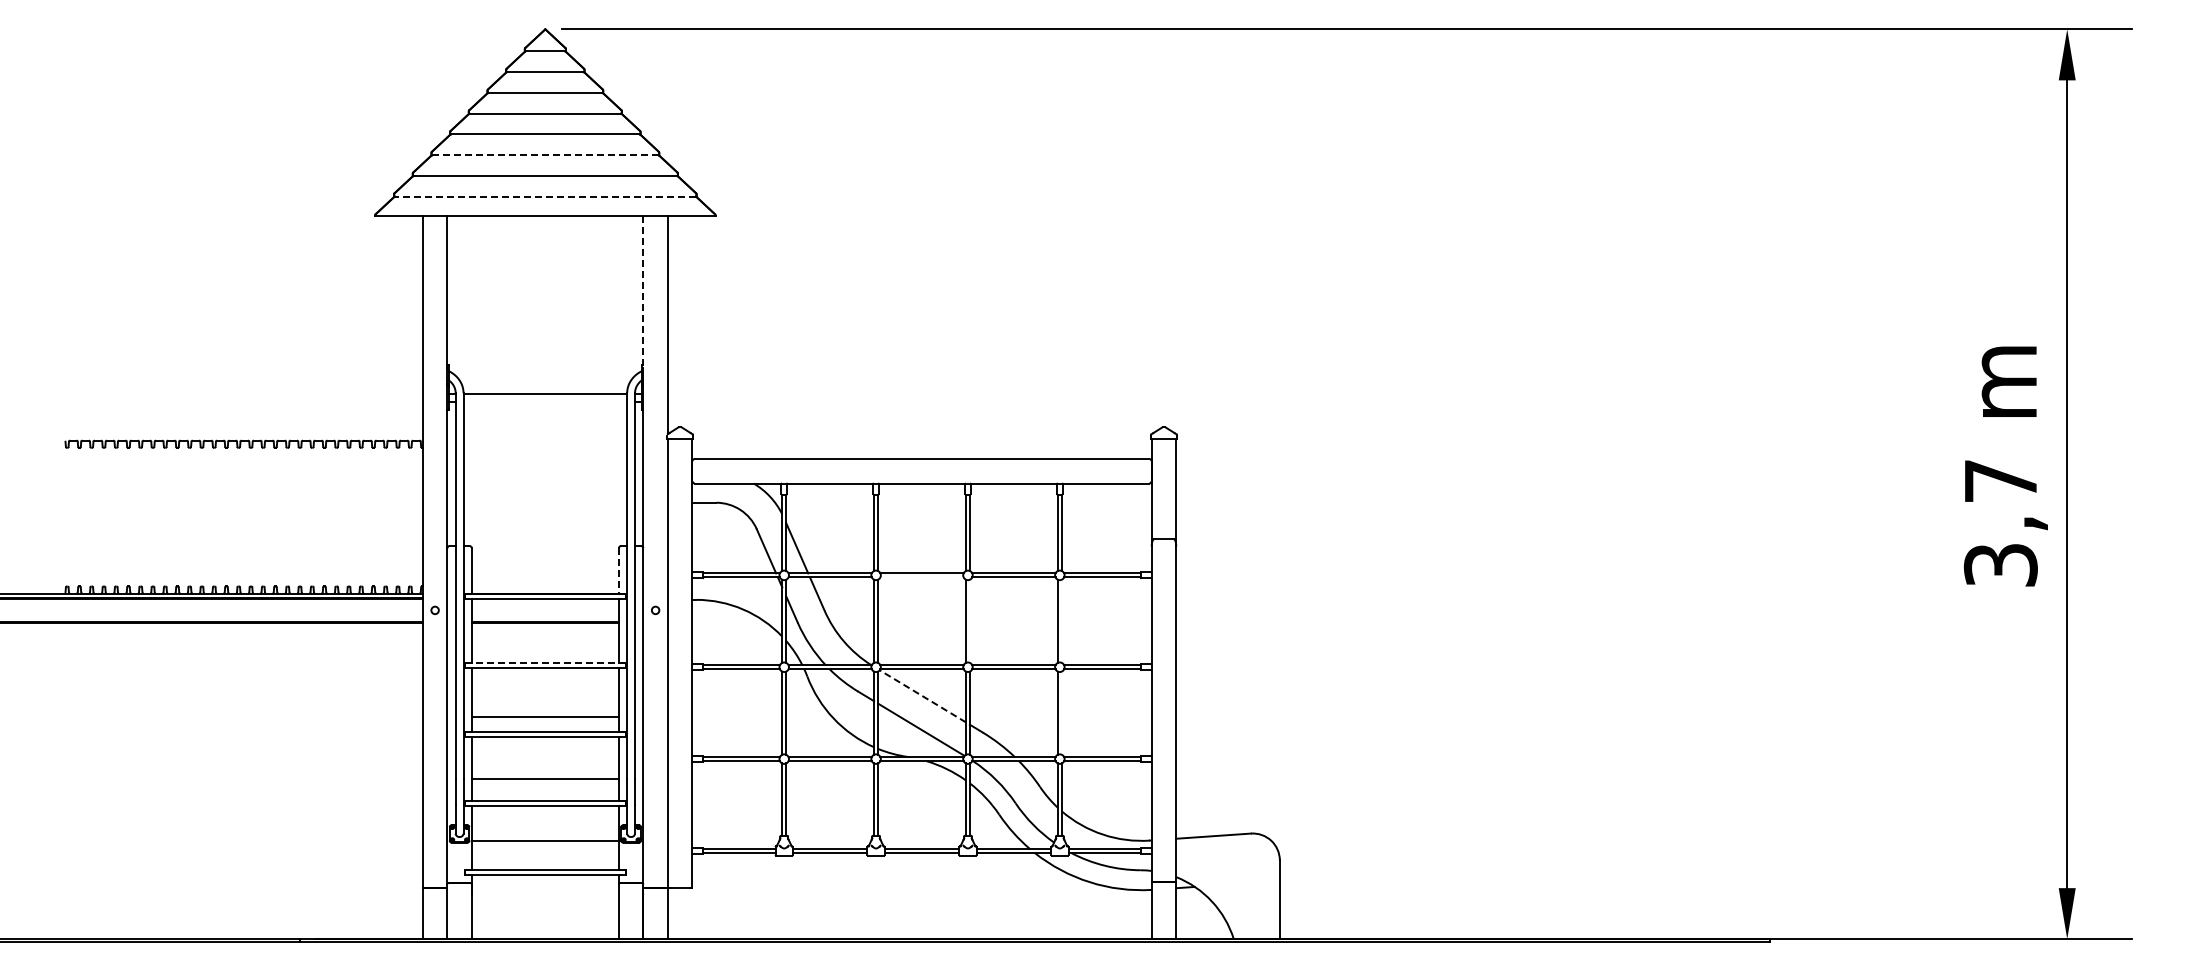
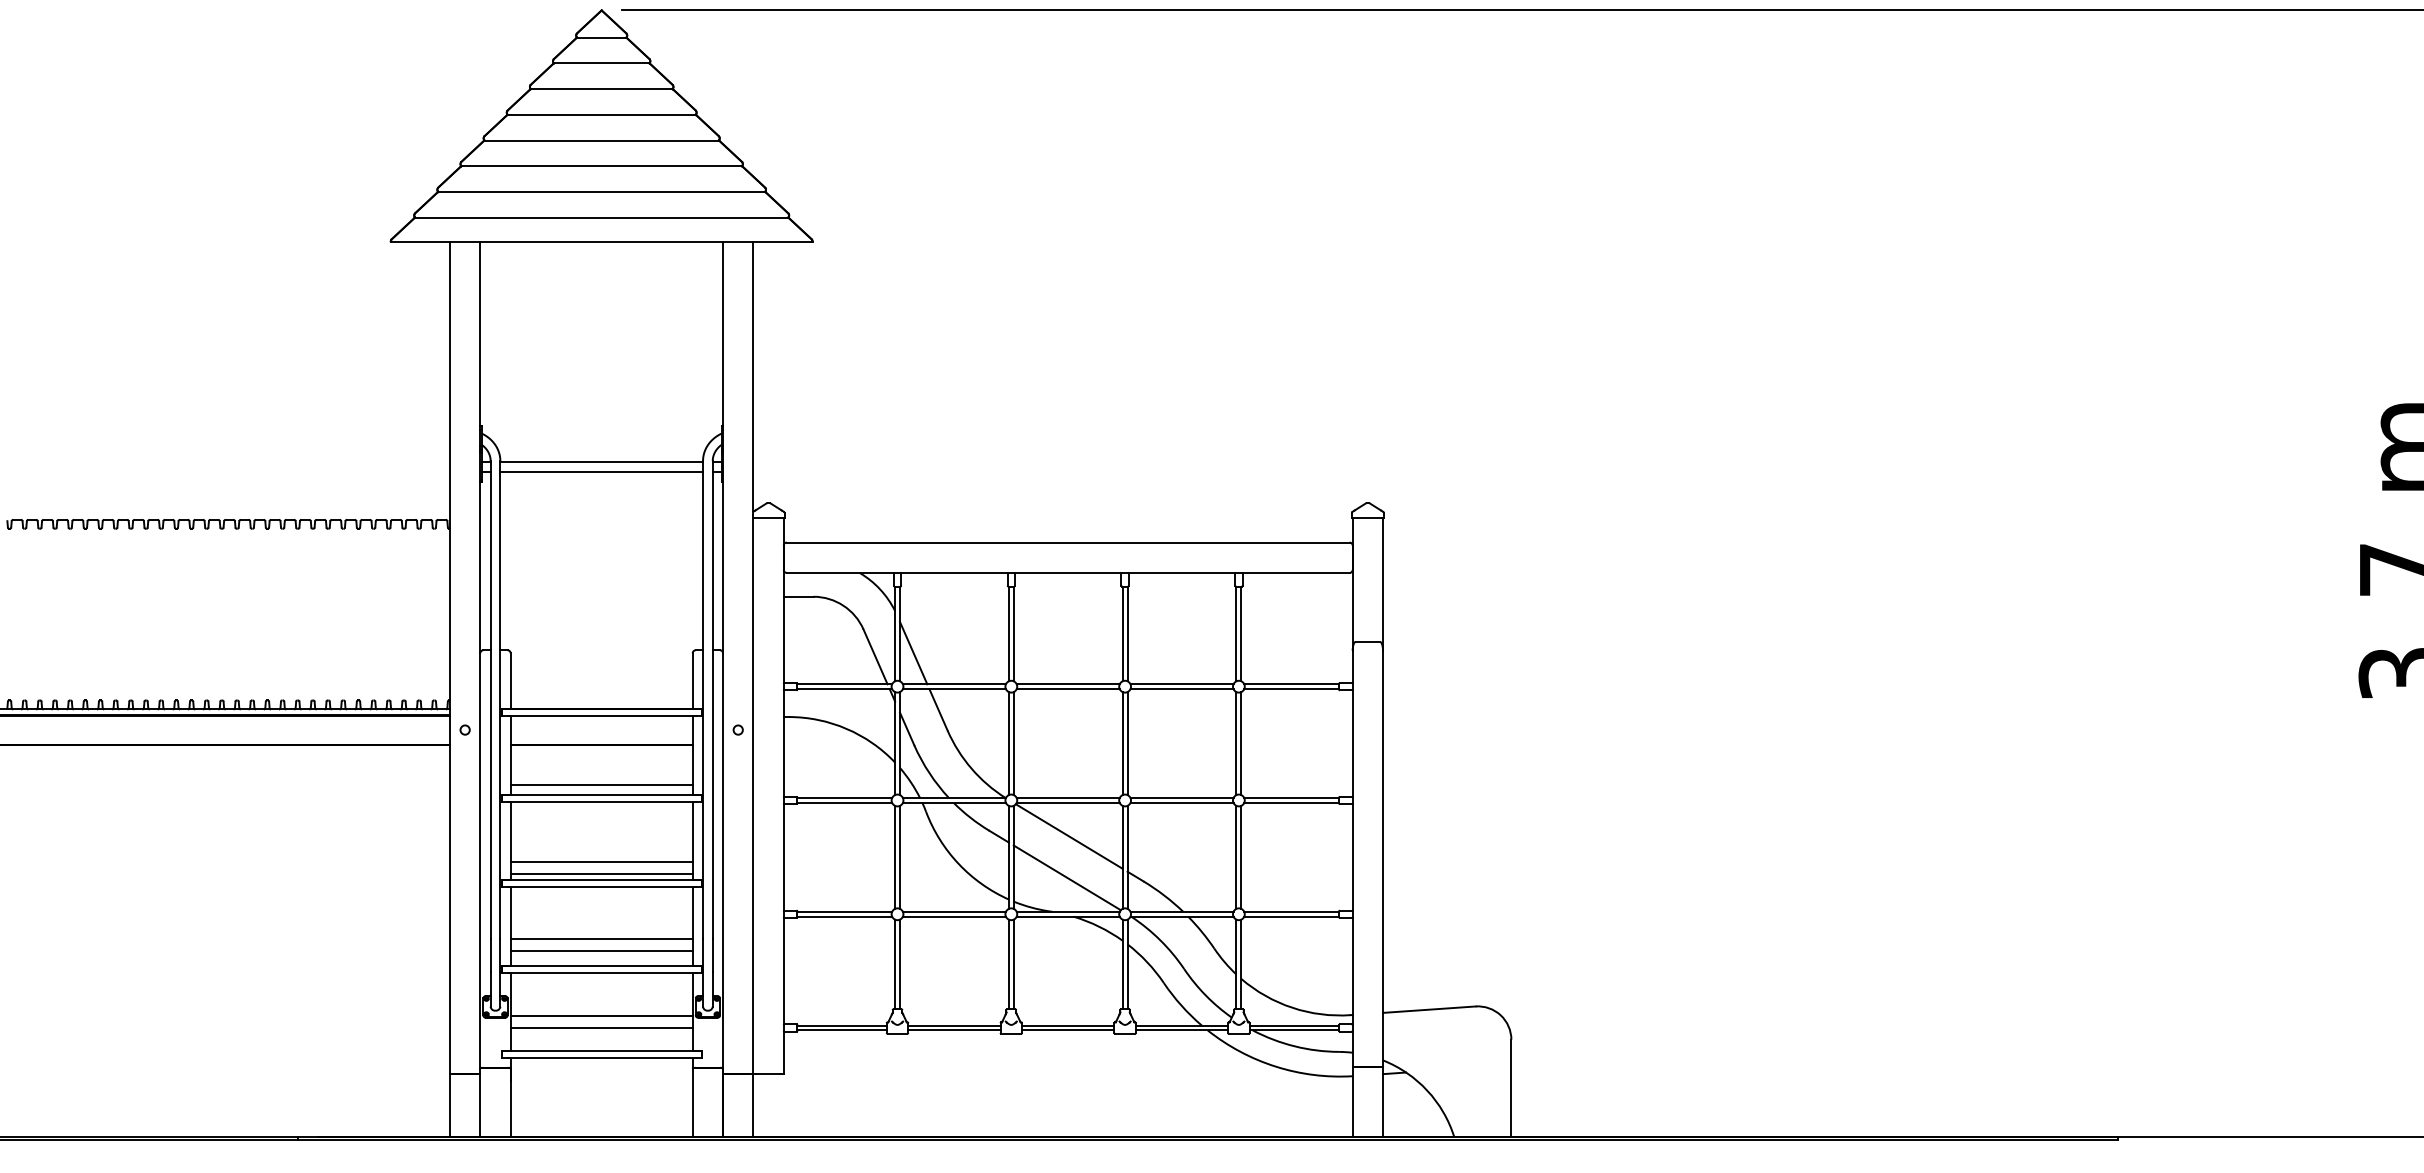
line: (544, 155) -> (600, 166), dashed -> solid
line: (545, 196) -> (601, 217), dashed -> solid
line: (643, 292) -> (723, 336), dashed -> solid
line: (545, 401) -> (601, 471), added
line: (618, 571) -> (692, 681), dashed -> solid
line: (921, 577) -> (1067, 689), added
line: (969, 620) -> (1126, 742), added
line: (1061, 620) -> (1240, 742), added
line: (544, 654) -> (600, 784), added
line: (545, 662) -> (601, 794), dashed -> solid
line: (922, 696) -> (1068, 836), dashed -> solid
line: (1061, 712) -> (1240, 856), added
line: (544, 726) -> (600, 873), added
line: (544, 788) -> (600, 950), added
line: (544, 850) -> (600, 1027), added

